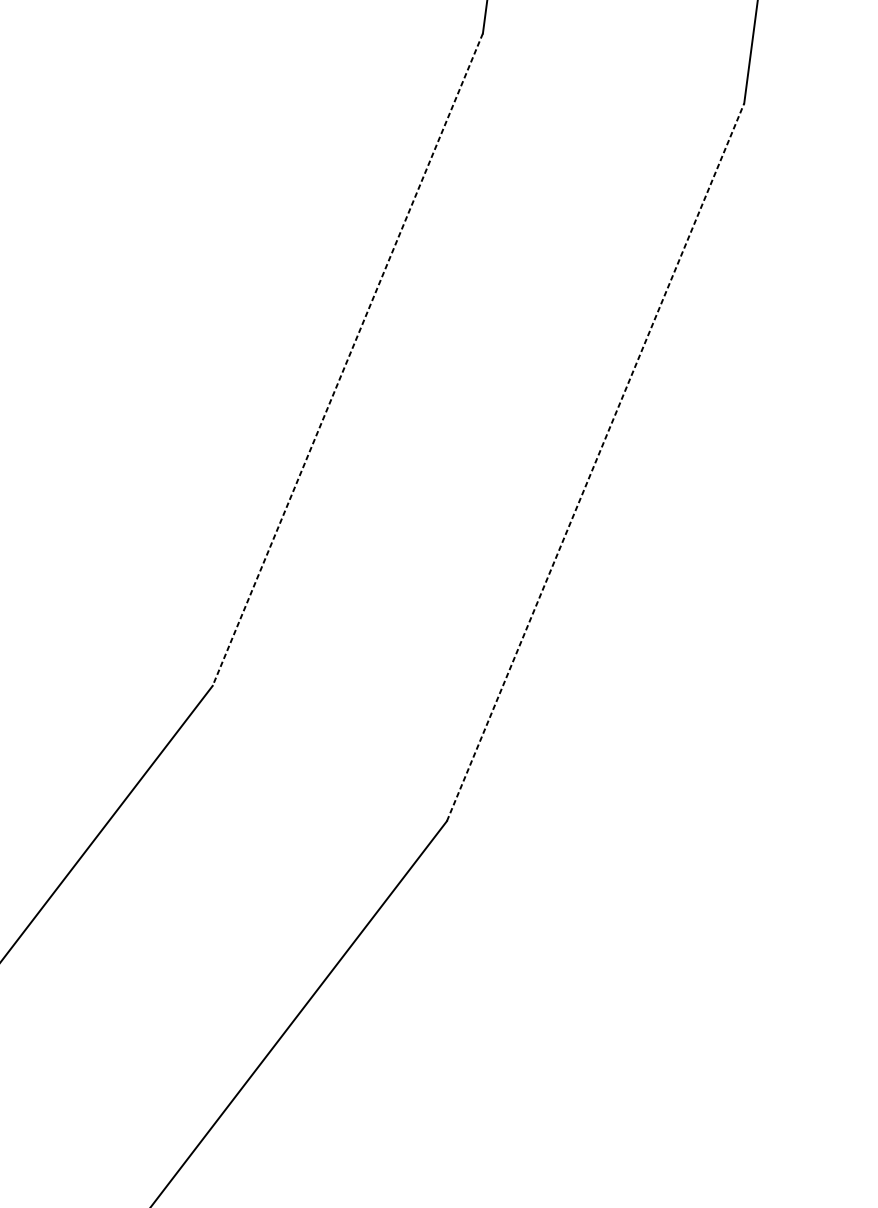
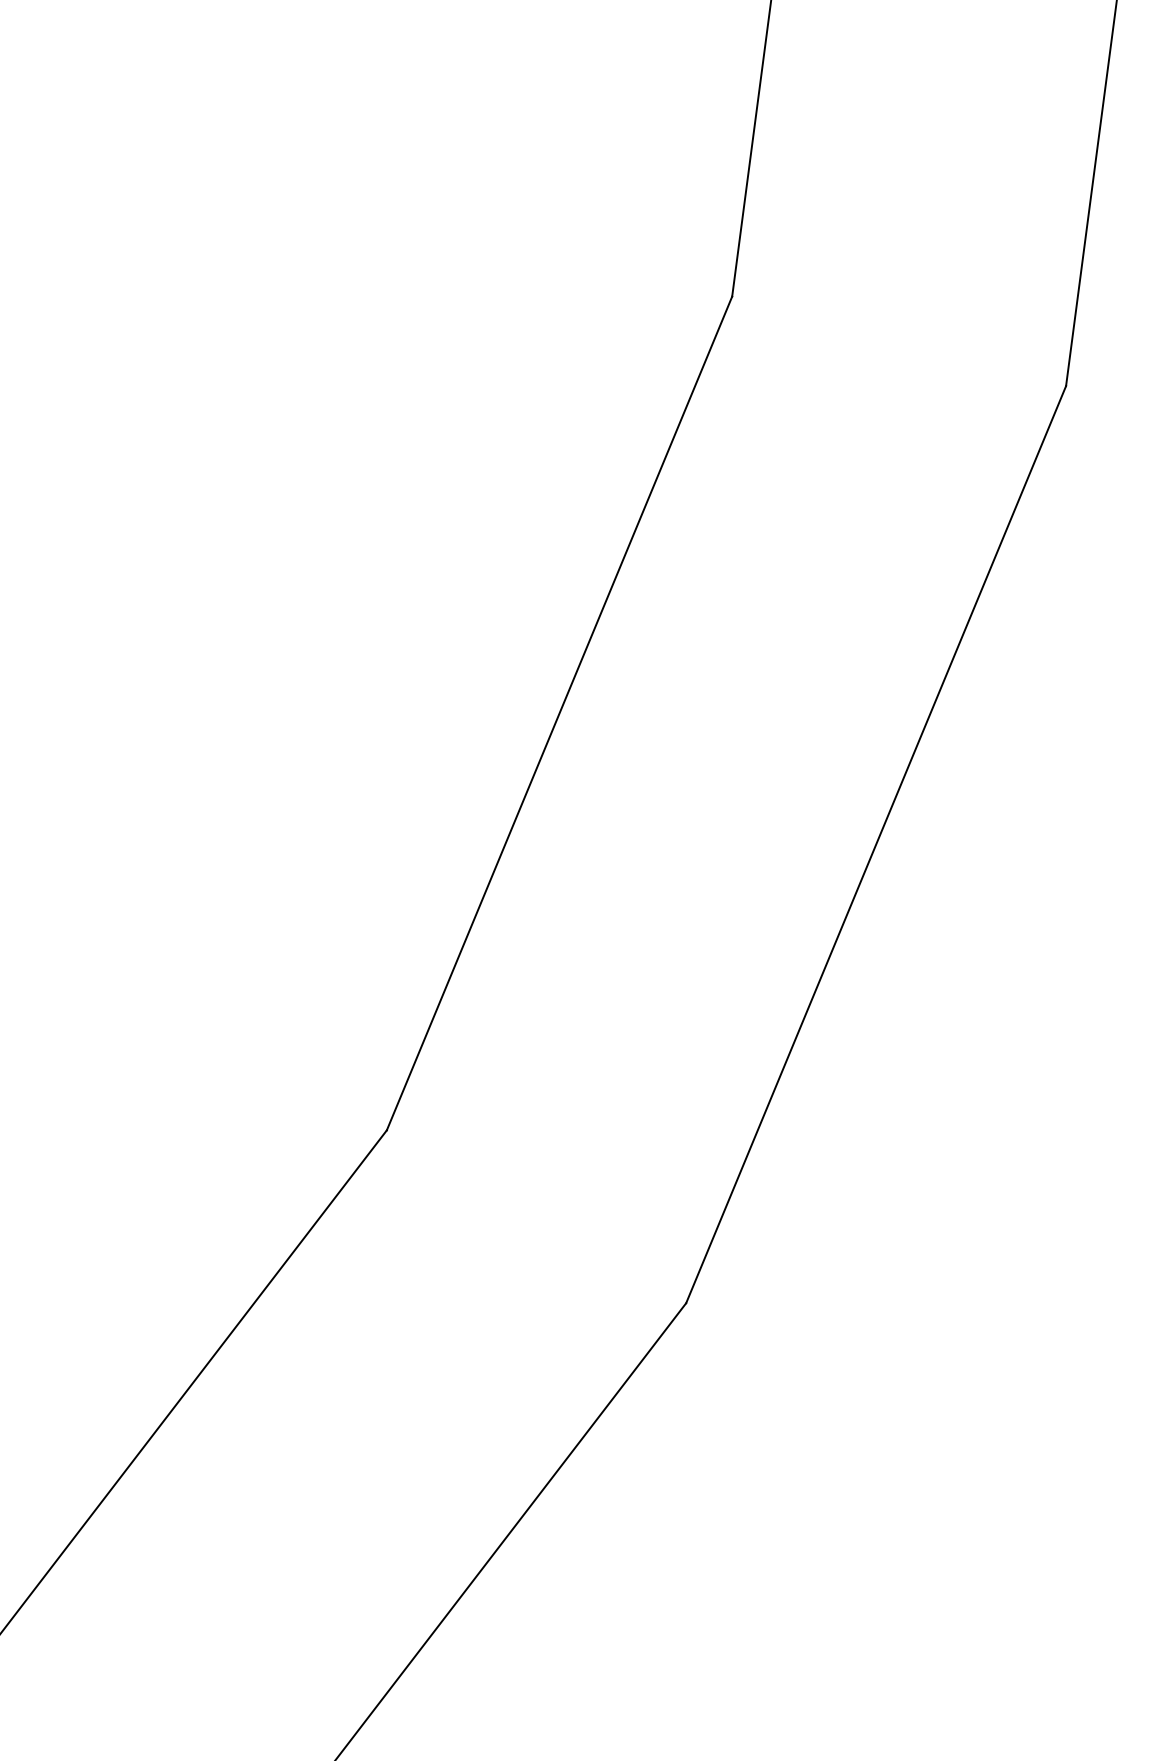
line: (347, 359) -> (559, 713), dashed -> solid
line: (595, 462) -> (876, 844), dashed -> solid

